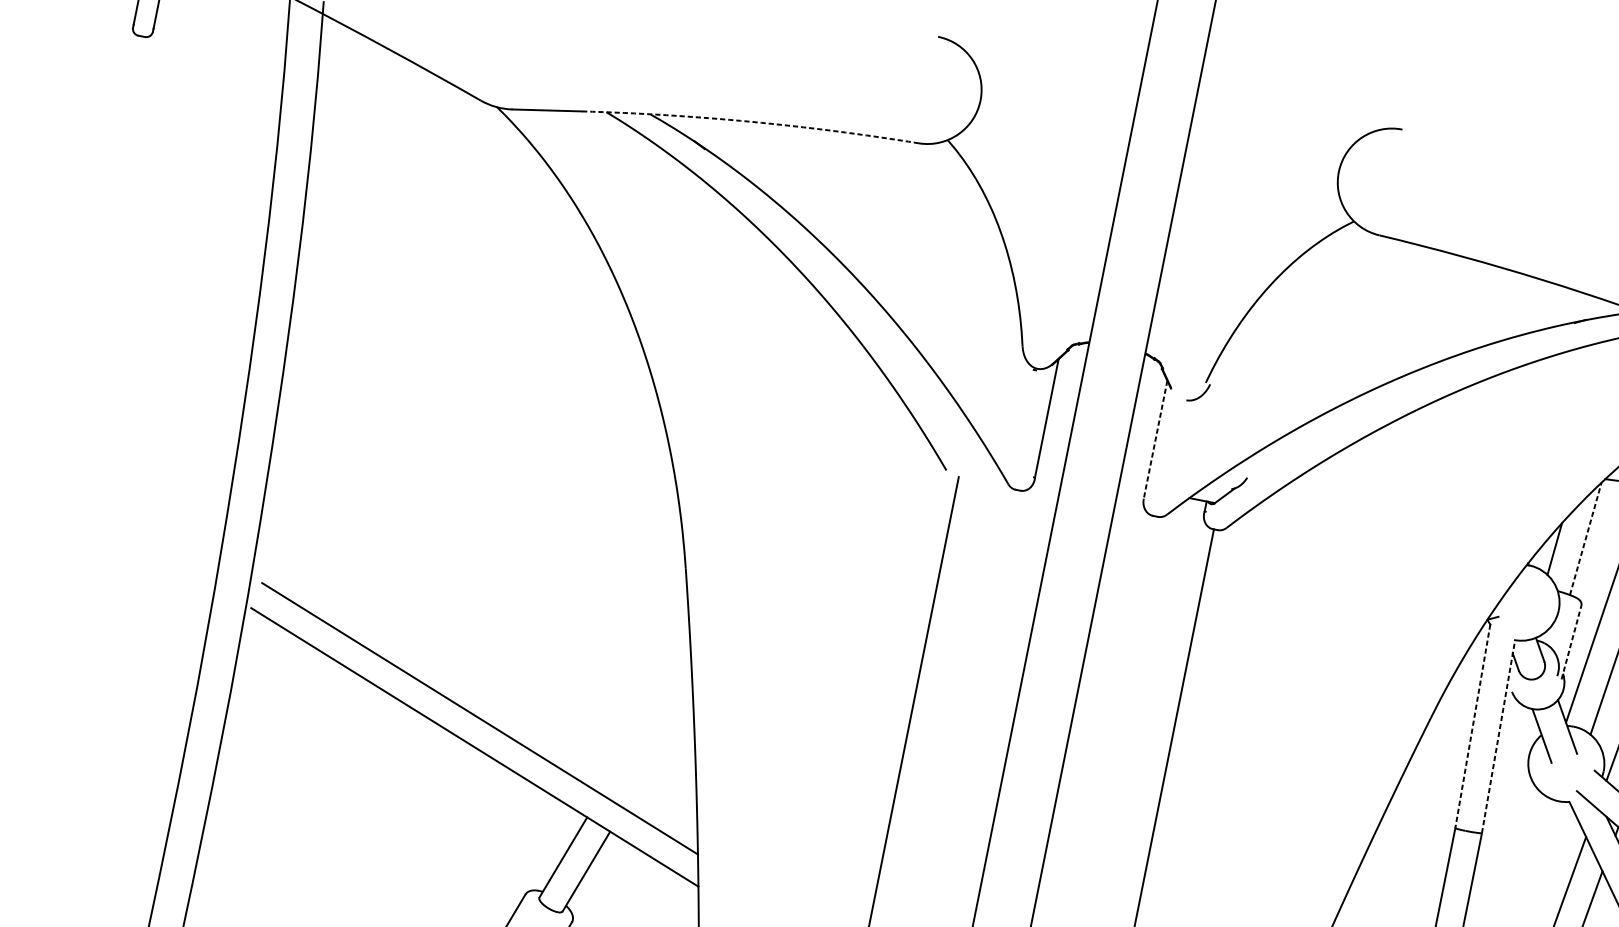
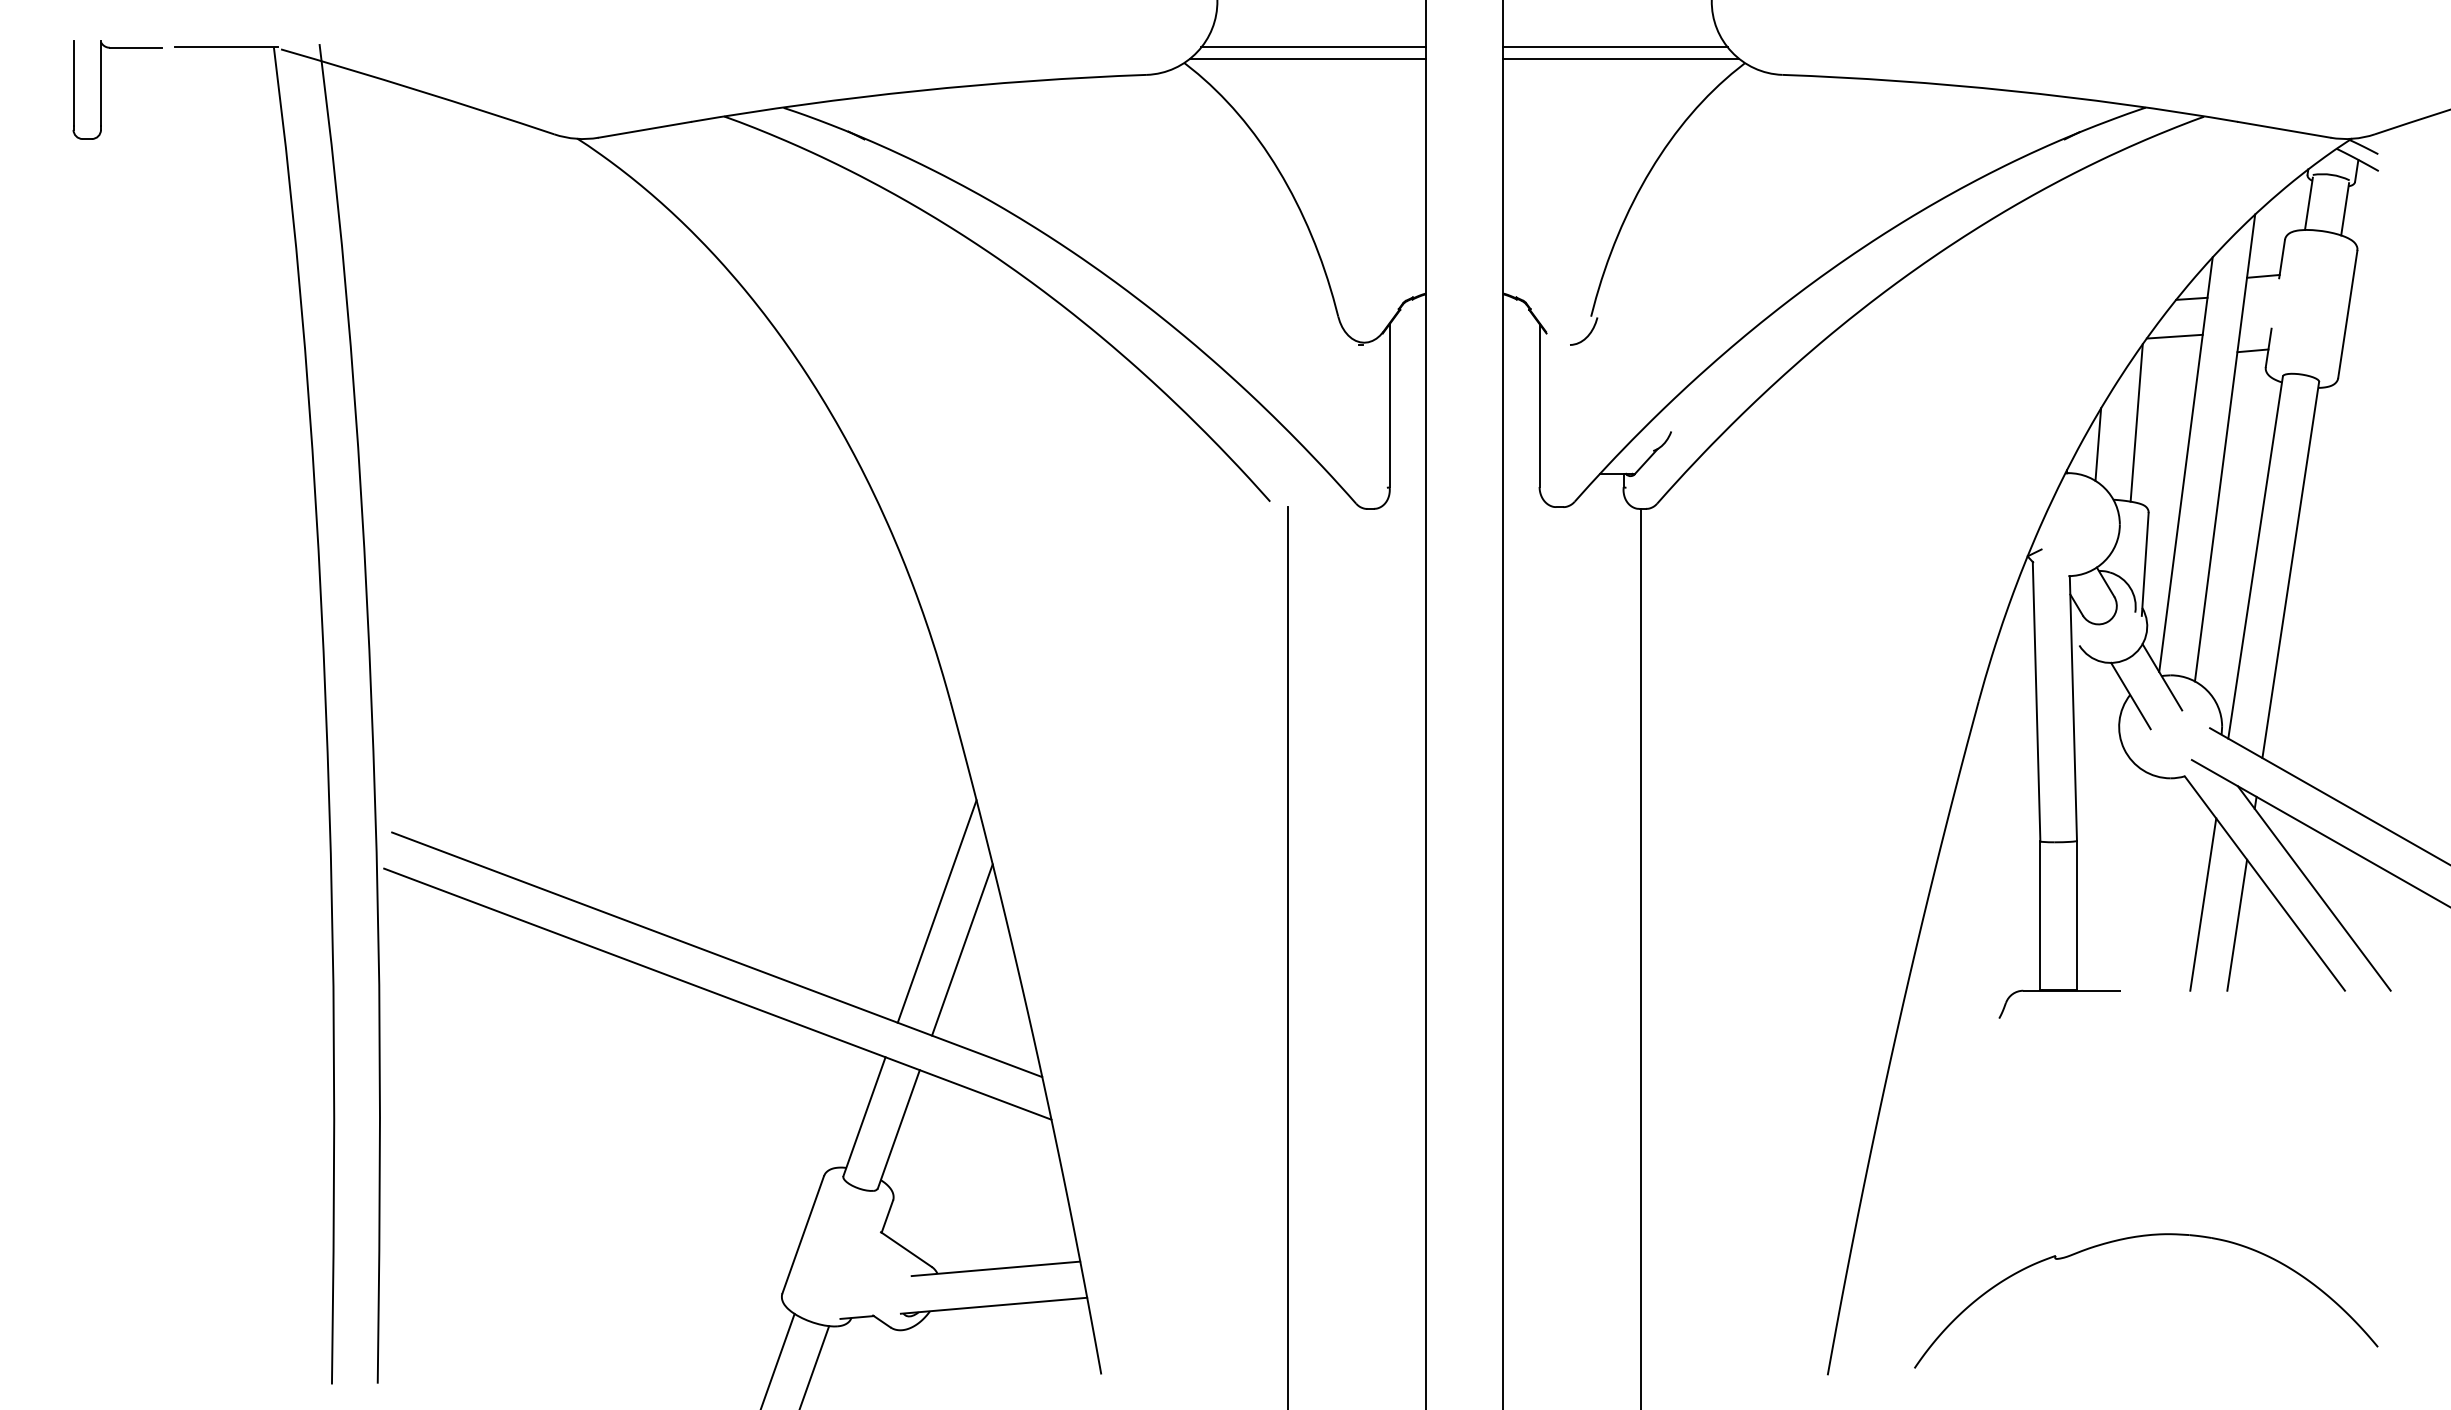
arc: (751, 121) -> (918, 90), dashed -> solid
line: (1043, 147) -> (1313, 47), added
line: (1037, 154) -> (1307, 58), added
line: (1262, 191) -> (1615, 47), added
line: (1265, 200) -> (1621, 58), added
line: (1155, 440) -> (1539, 406), dashed -> solid
line: (1585, 538) -> (2136, 422), dashed -> solid
line: (1571, 642) -> (2145, 564), dashed -> solid
line: (645, 719) -> (936, 911), added
line: (1472, 726) -> (2036, 701), dashed -> solid
line: (1498, 736) -> (2073, 708), dashed -> solid
line: (658, 750) -> (962, 949), added

